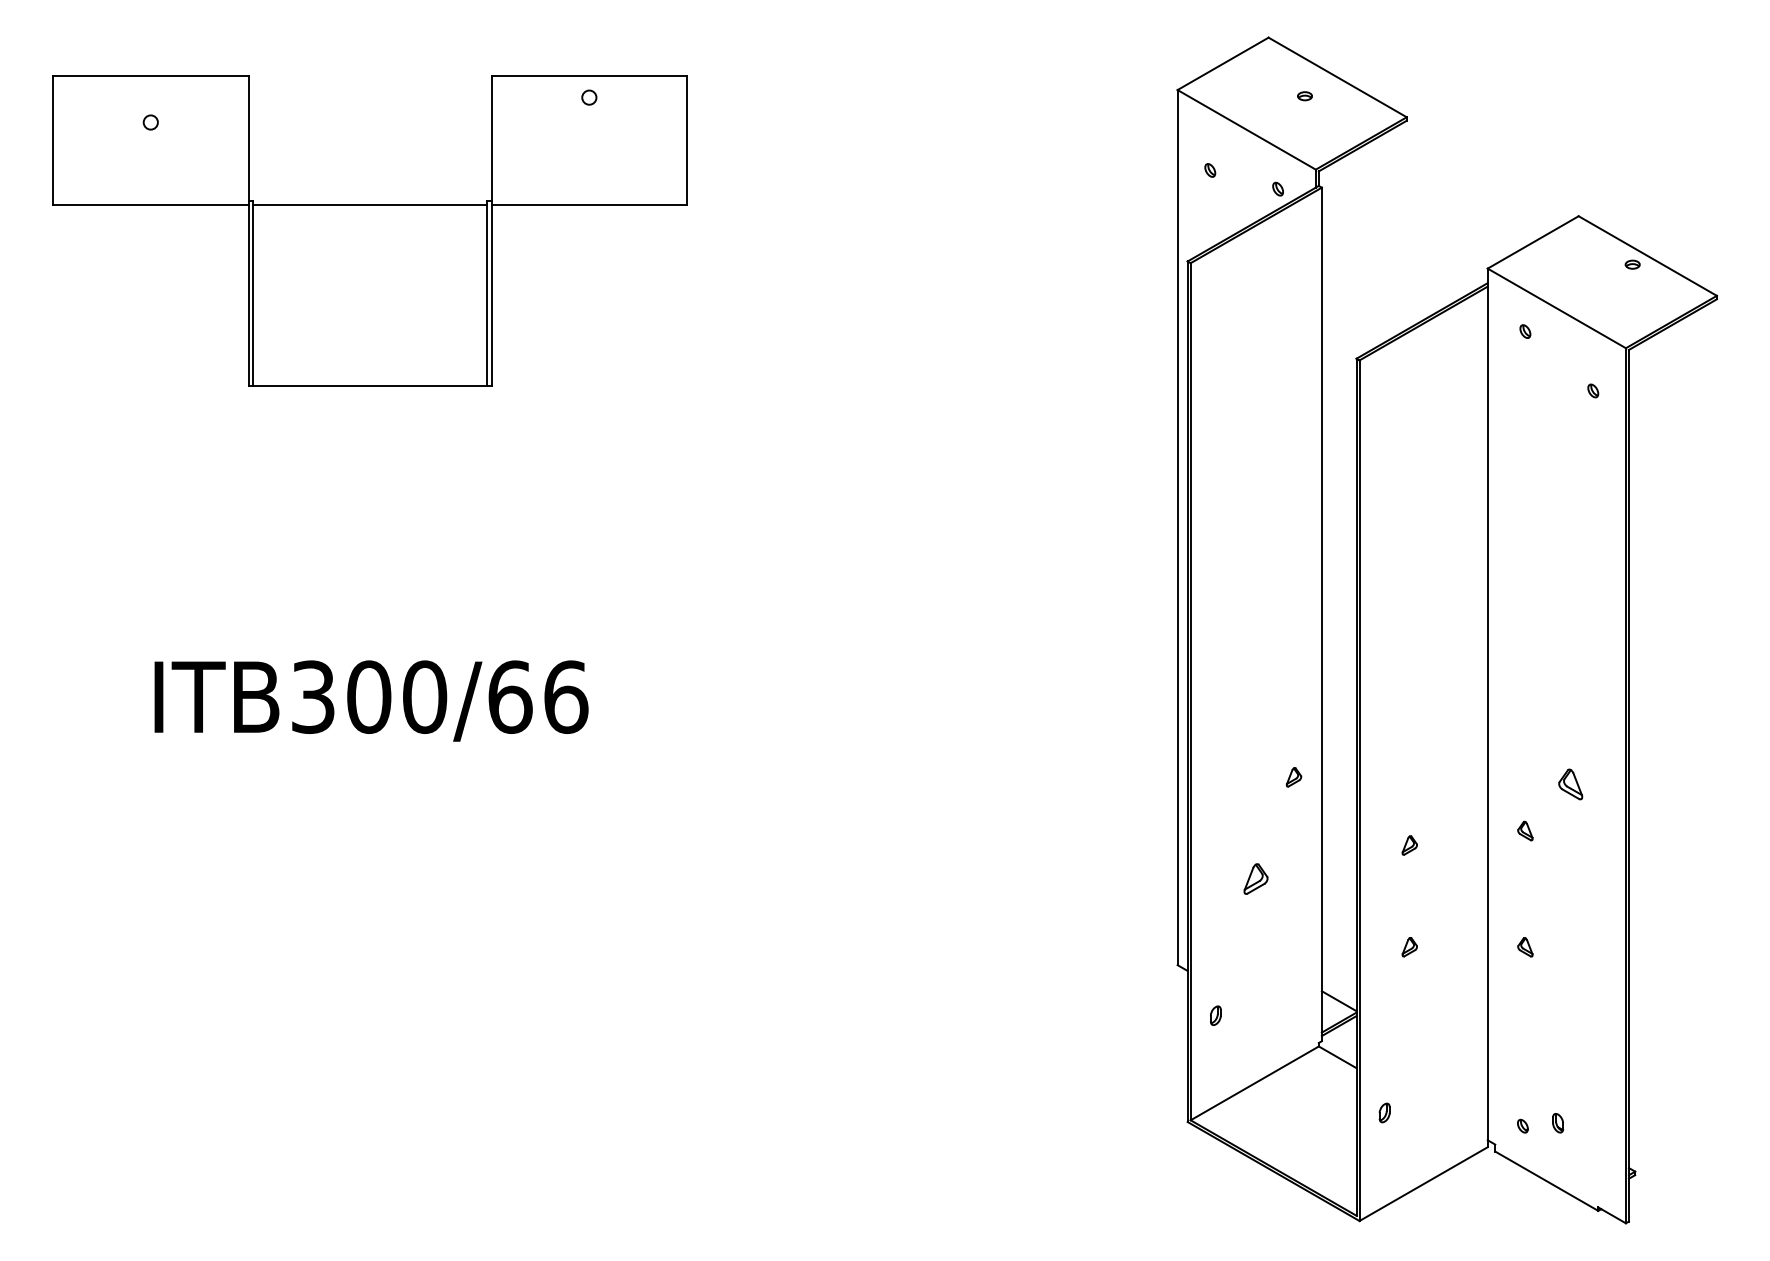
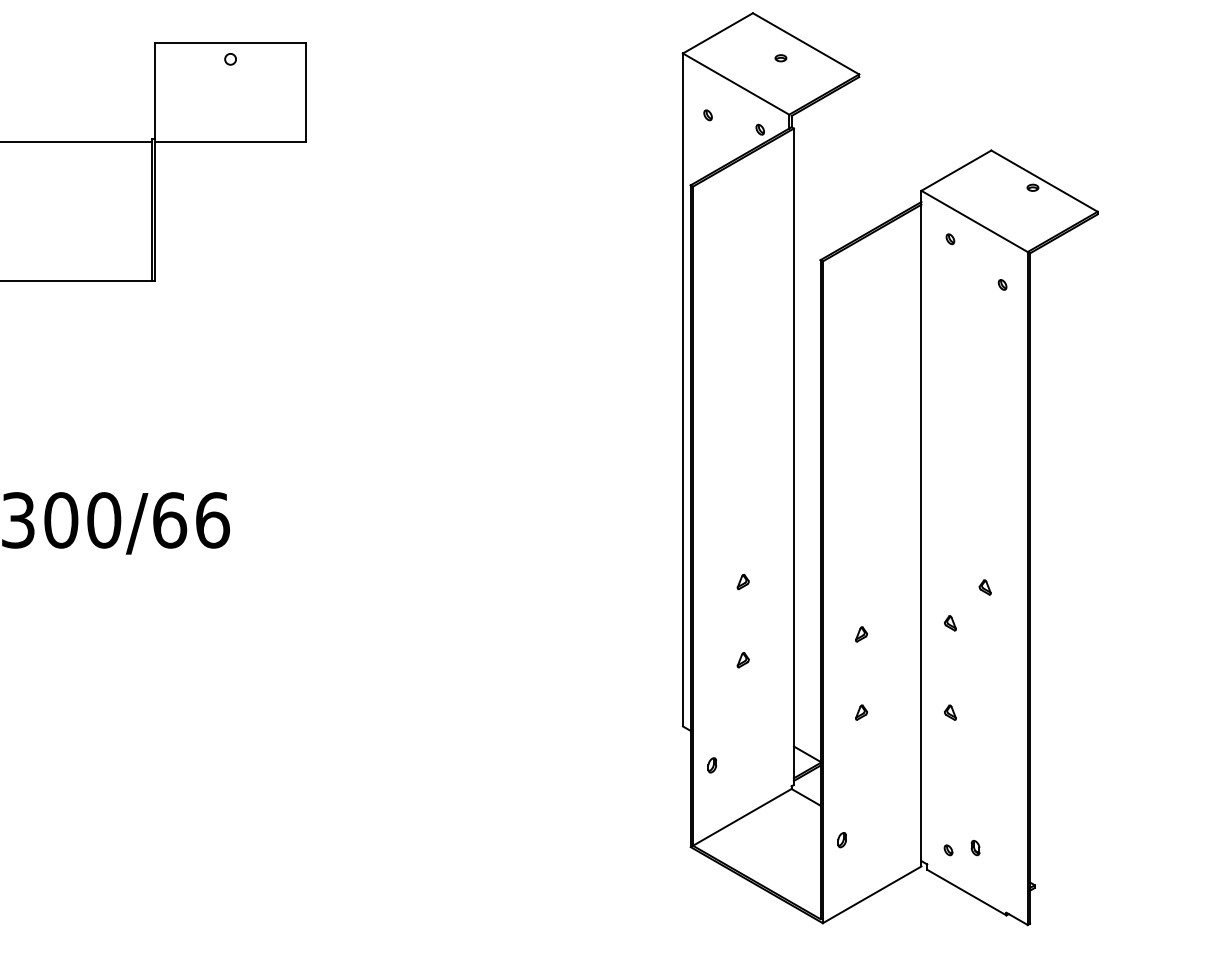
part: (1293, 777) -> (742, 582), moved
part: (1570, 784) -> (985, 587), size x0.62
part: (1255, 878) -> (742, 659), size x0.62

